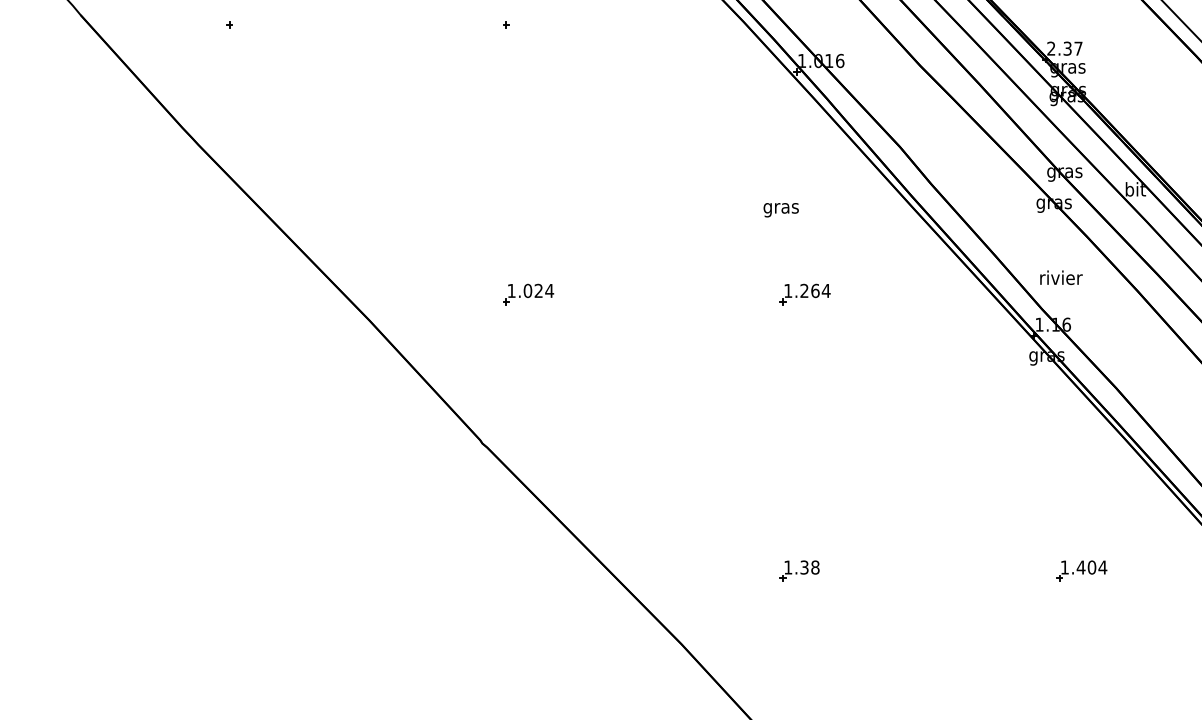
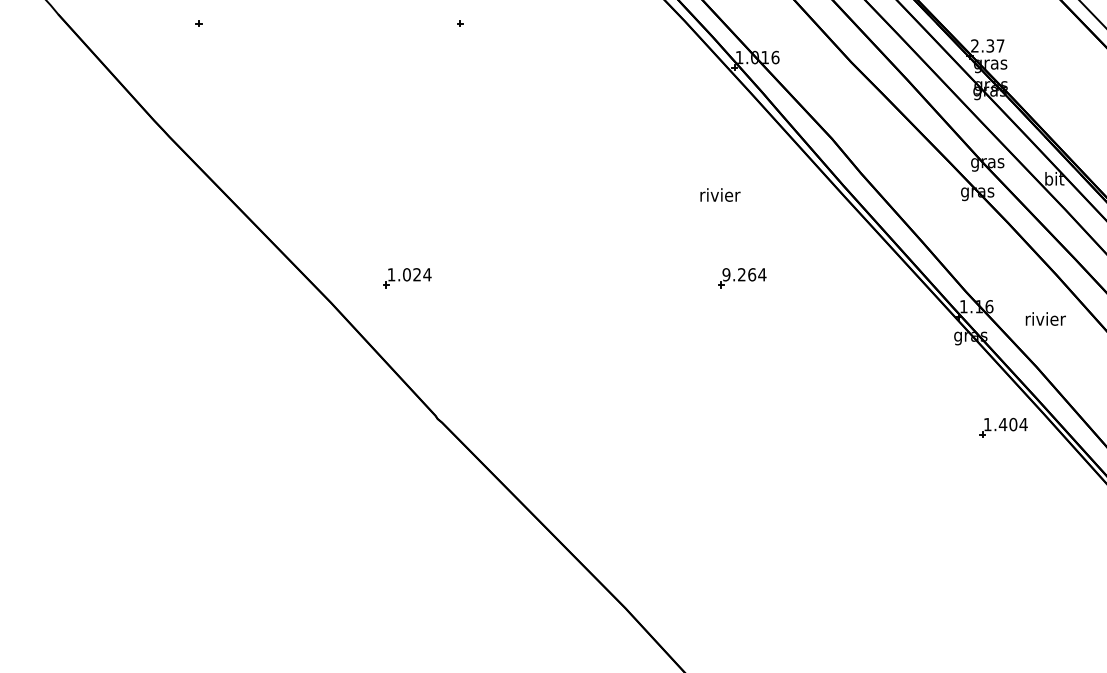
text: (781, 208) -> (720, 196), gras -> rivier
text: (1061, 277) -> (1045, 318), moved
text: (788, 290) -> (726, 274), 1.264 -> 9.264
part: (528, 294) -> (407, 278), moved
part: (799, 570) -> (737, 538), removed
part: (1081, 570) -> (1003, 427), moved

